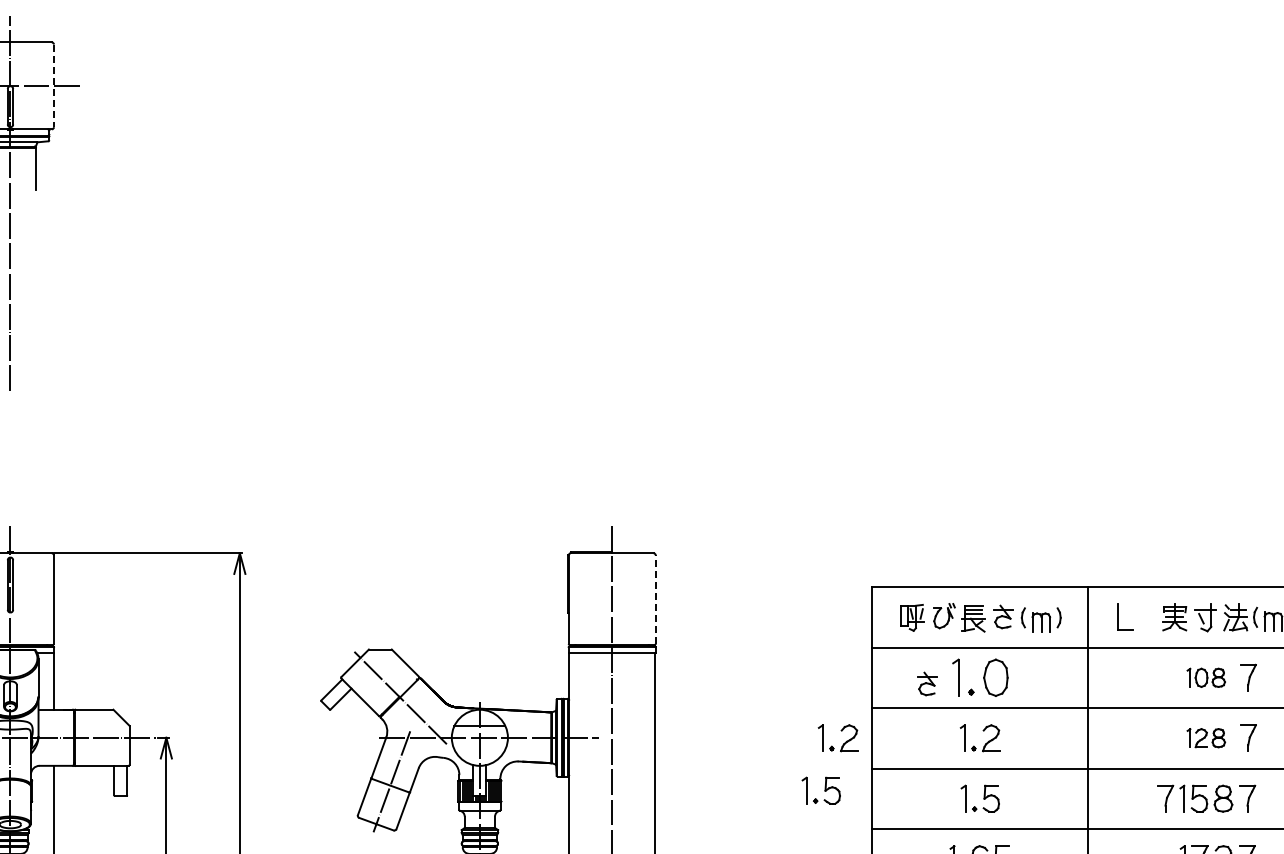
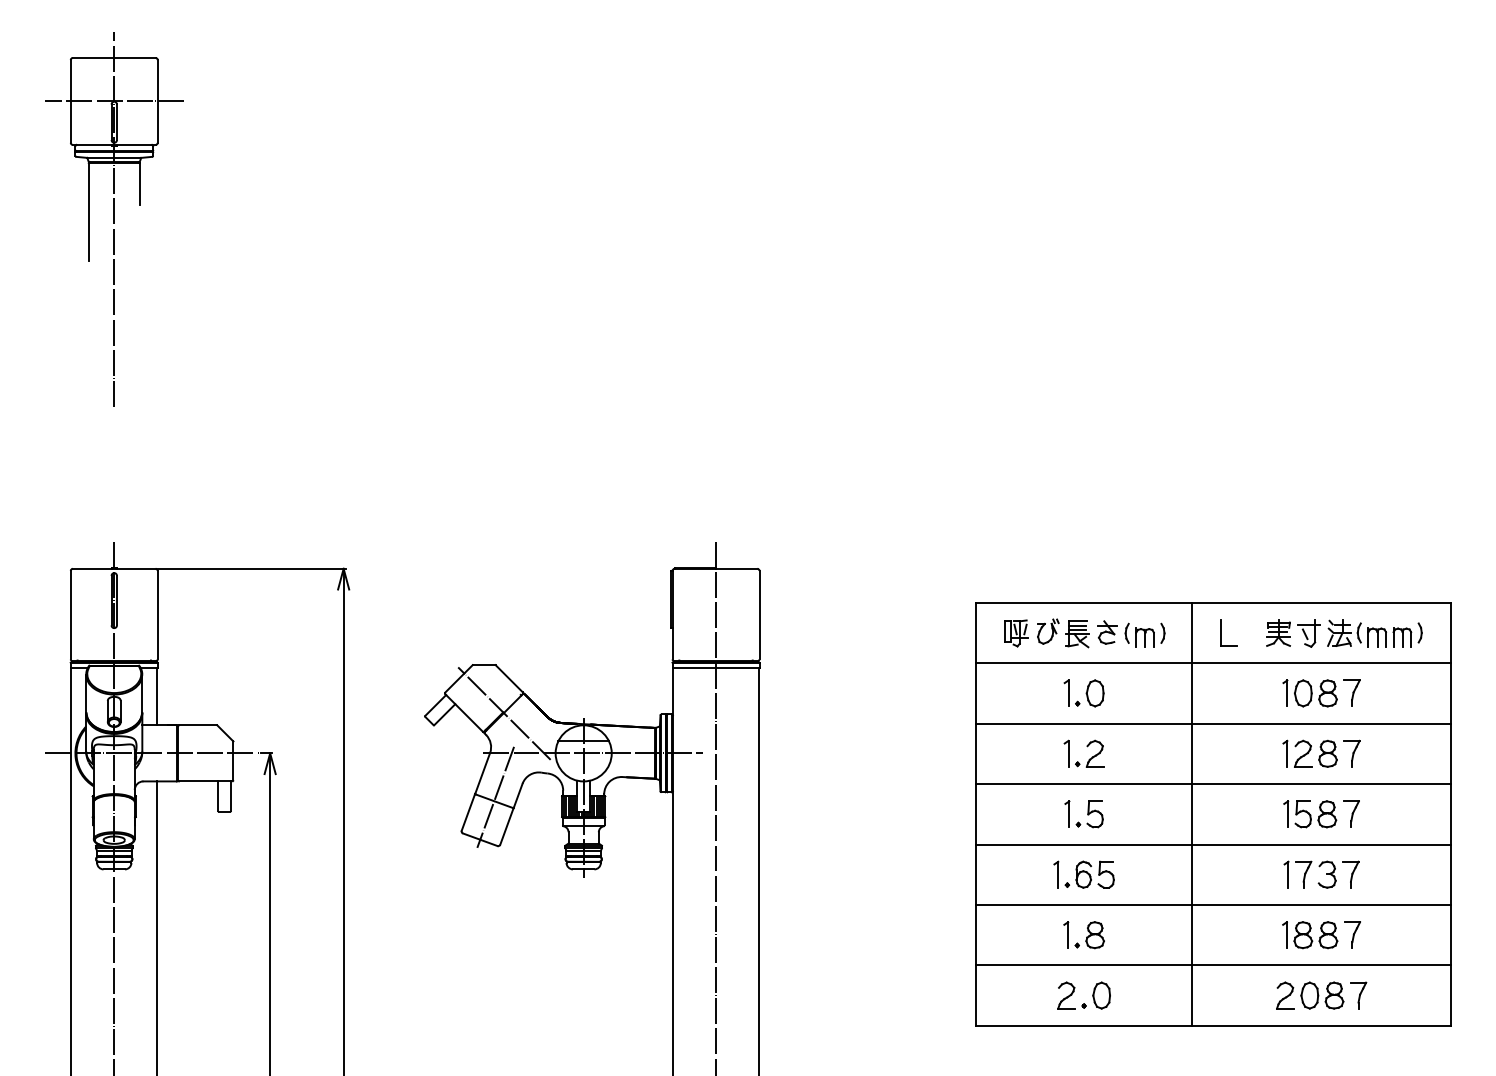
line: (53, 85) -> (157, 101), dashed -> solid
line: (655, 598) -> (759, 614), dashed -> solid
part: (979, 677) -> (1083, 693), size x0.71
part: (1205, 677) -> (1309, 693), size x1.43
part: (927, 683) -> (1031, 699), removed
part: (841, 731) -> (945, 747), removed
part: (1205, 737) -> (1309, 753), size x1.43
part: (820, 790) -> (924, 806), removed
part: (1165, 797) -> (1269, 813), removed

